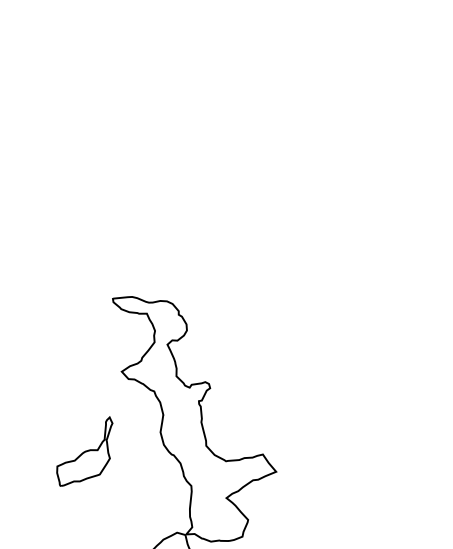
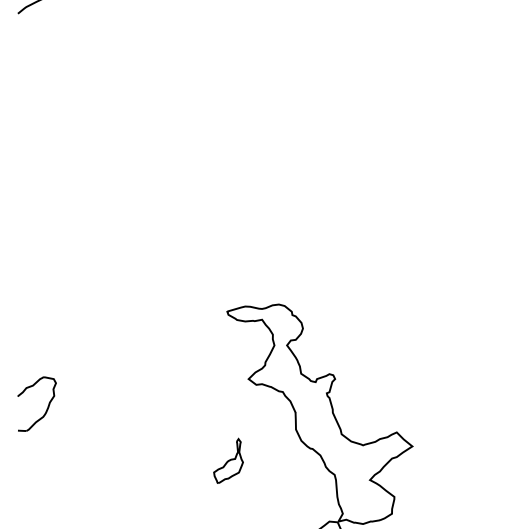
part: (85, 451) -> (228, 460), size x0.6

